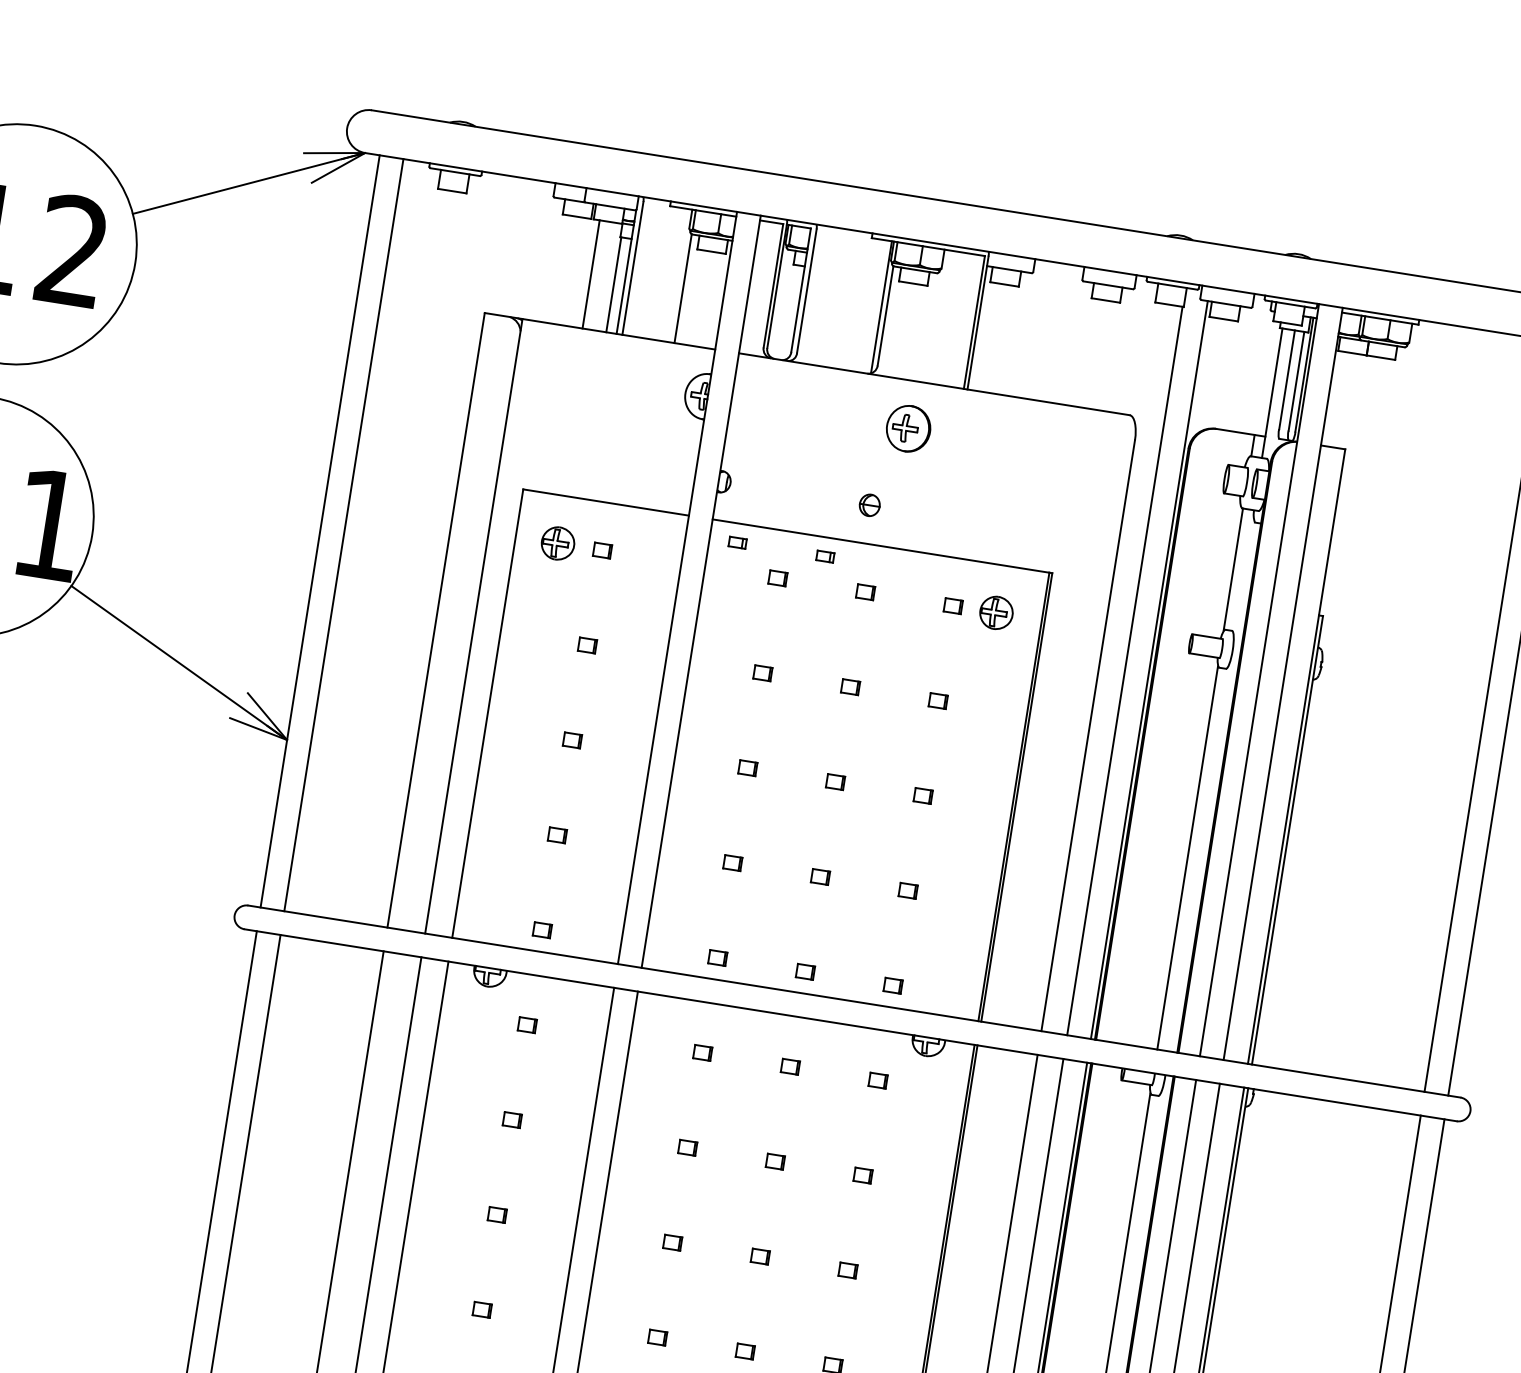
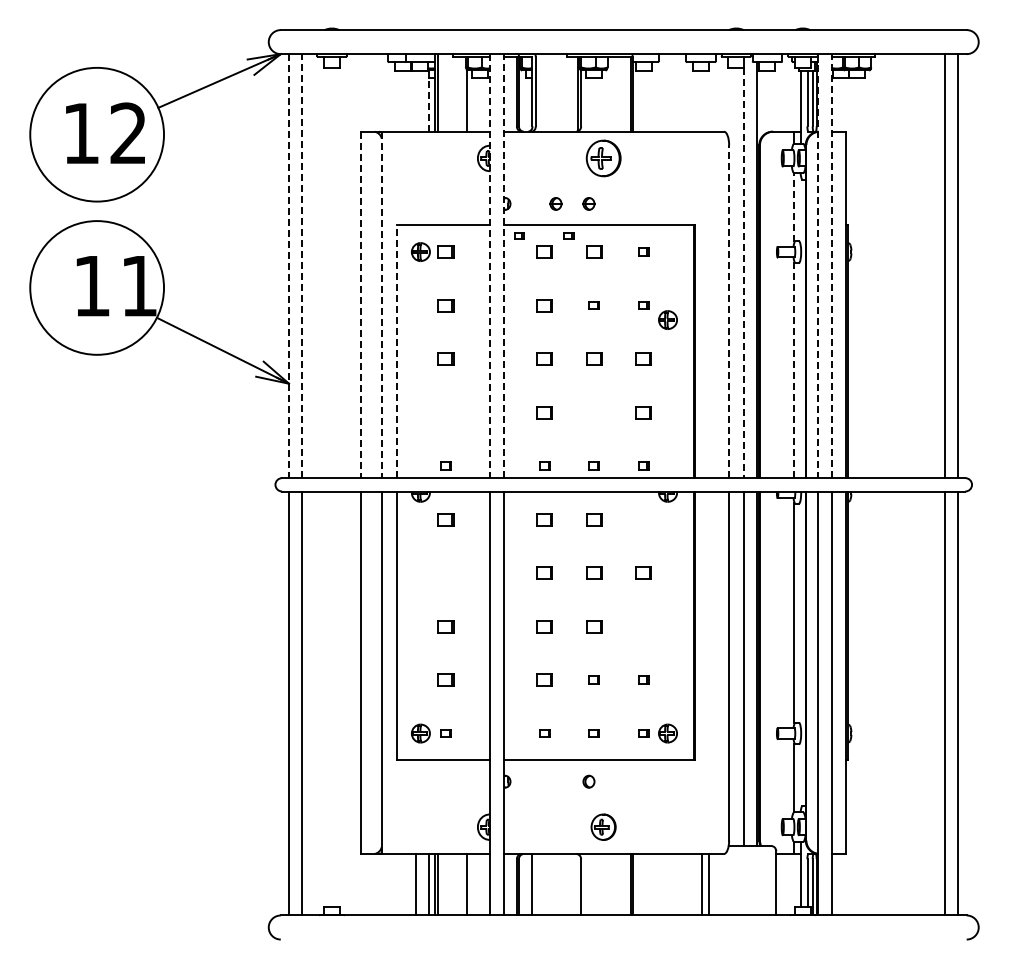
line: (591, 273) -> (415, 100), removed
line: (614, 284) -> (429, 104), solid -> dashed
part: (908, 428) -> (603, 158), size x1.4
part: (810, 495) -> (555, 203), added
line: (320, 532) -> (289, 266), solid -> dashed
line: (343, 535) -> (302, 266), solid -> dashed
part: (601, 549) -> (445, 251), size x1.6
line: (1233, 569) -> (794, 207), solid -> dashed
part: (777, 577) -> (544, 251), size x1.6
line: (677, 588) -> (490, 266), solid -> dashed
part: (864, 590) -> (593, 251), size x1.6
line: (700, 592) -> (503, 266), solid -> dashed
part: (995, 611) -> (667, 319), moved
line: (435, 621) -> (360, 305), solid -> dashed
line: (473, 627) -> (381, 305), solid -> dashed
part: (586, 645) -> (445, 305), size x1.6
line: (1124, 672) -> (743, 273), solid -> dashed
part: (762, 673) -> (544, 305), size x1.6
line: (1259, 680) -> (818, 266), solid -> dashed
line: (1282, 684) -> (831, 266), solid -> dashed
line: (488, 713) -> (397, 351), solid -> dashed
line: (1088, 735) -> (729, 311), solid -> dashed
part: (571, 739) -> (445, 358), size x1.6
part: (747, 767) -> (544, 358), size x1.6
part: (834, 780) -> (593, 358), size x1.6
part: (923, 794) -> (643, 358), size x1.6
part: (556, 835) -> (445, 412), removed
line: (1187, 858) -> (794, 370), solid -> dashed
part: (732, 862) -> (544, 412), size x1.6
part: (819, 876) -> (593, 412), removed
part: (907, 890) -> (643, 412), size x1.6
part: (526, 1024) -> (445, 519), size x1.6
part: (702, 1052) -> (544, 519), size x1.6
part: (789, 1066) -> (593, 519), size x1.6
part: (877, 1080) -> (643, 519), removed
part: (511, 1118) -> (445, 572), removed
part: (687, 1146) -> (544, 572), size x1.6
part: (774, 1160) -> (593, 572), size x1.6
part: (862, 1174) -> (643, 572), size x1.6
part: (496, 1214) -> (445, 626), size x1.6
part: (672, 1242) -> (544, 626), size x1.6
part: (759, 1256) -> (593, 626), size x1.6
part: (847, 1270) -> (643, 626), removed
part: (481, 1308) -> (445, 679), size x1.6
part: (657, 1336) -> (544, 679), size x1.6

